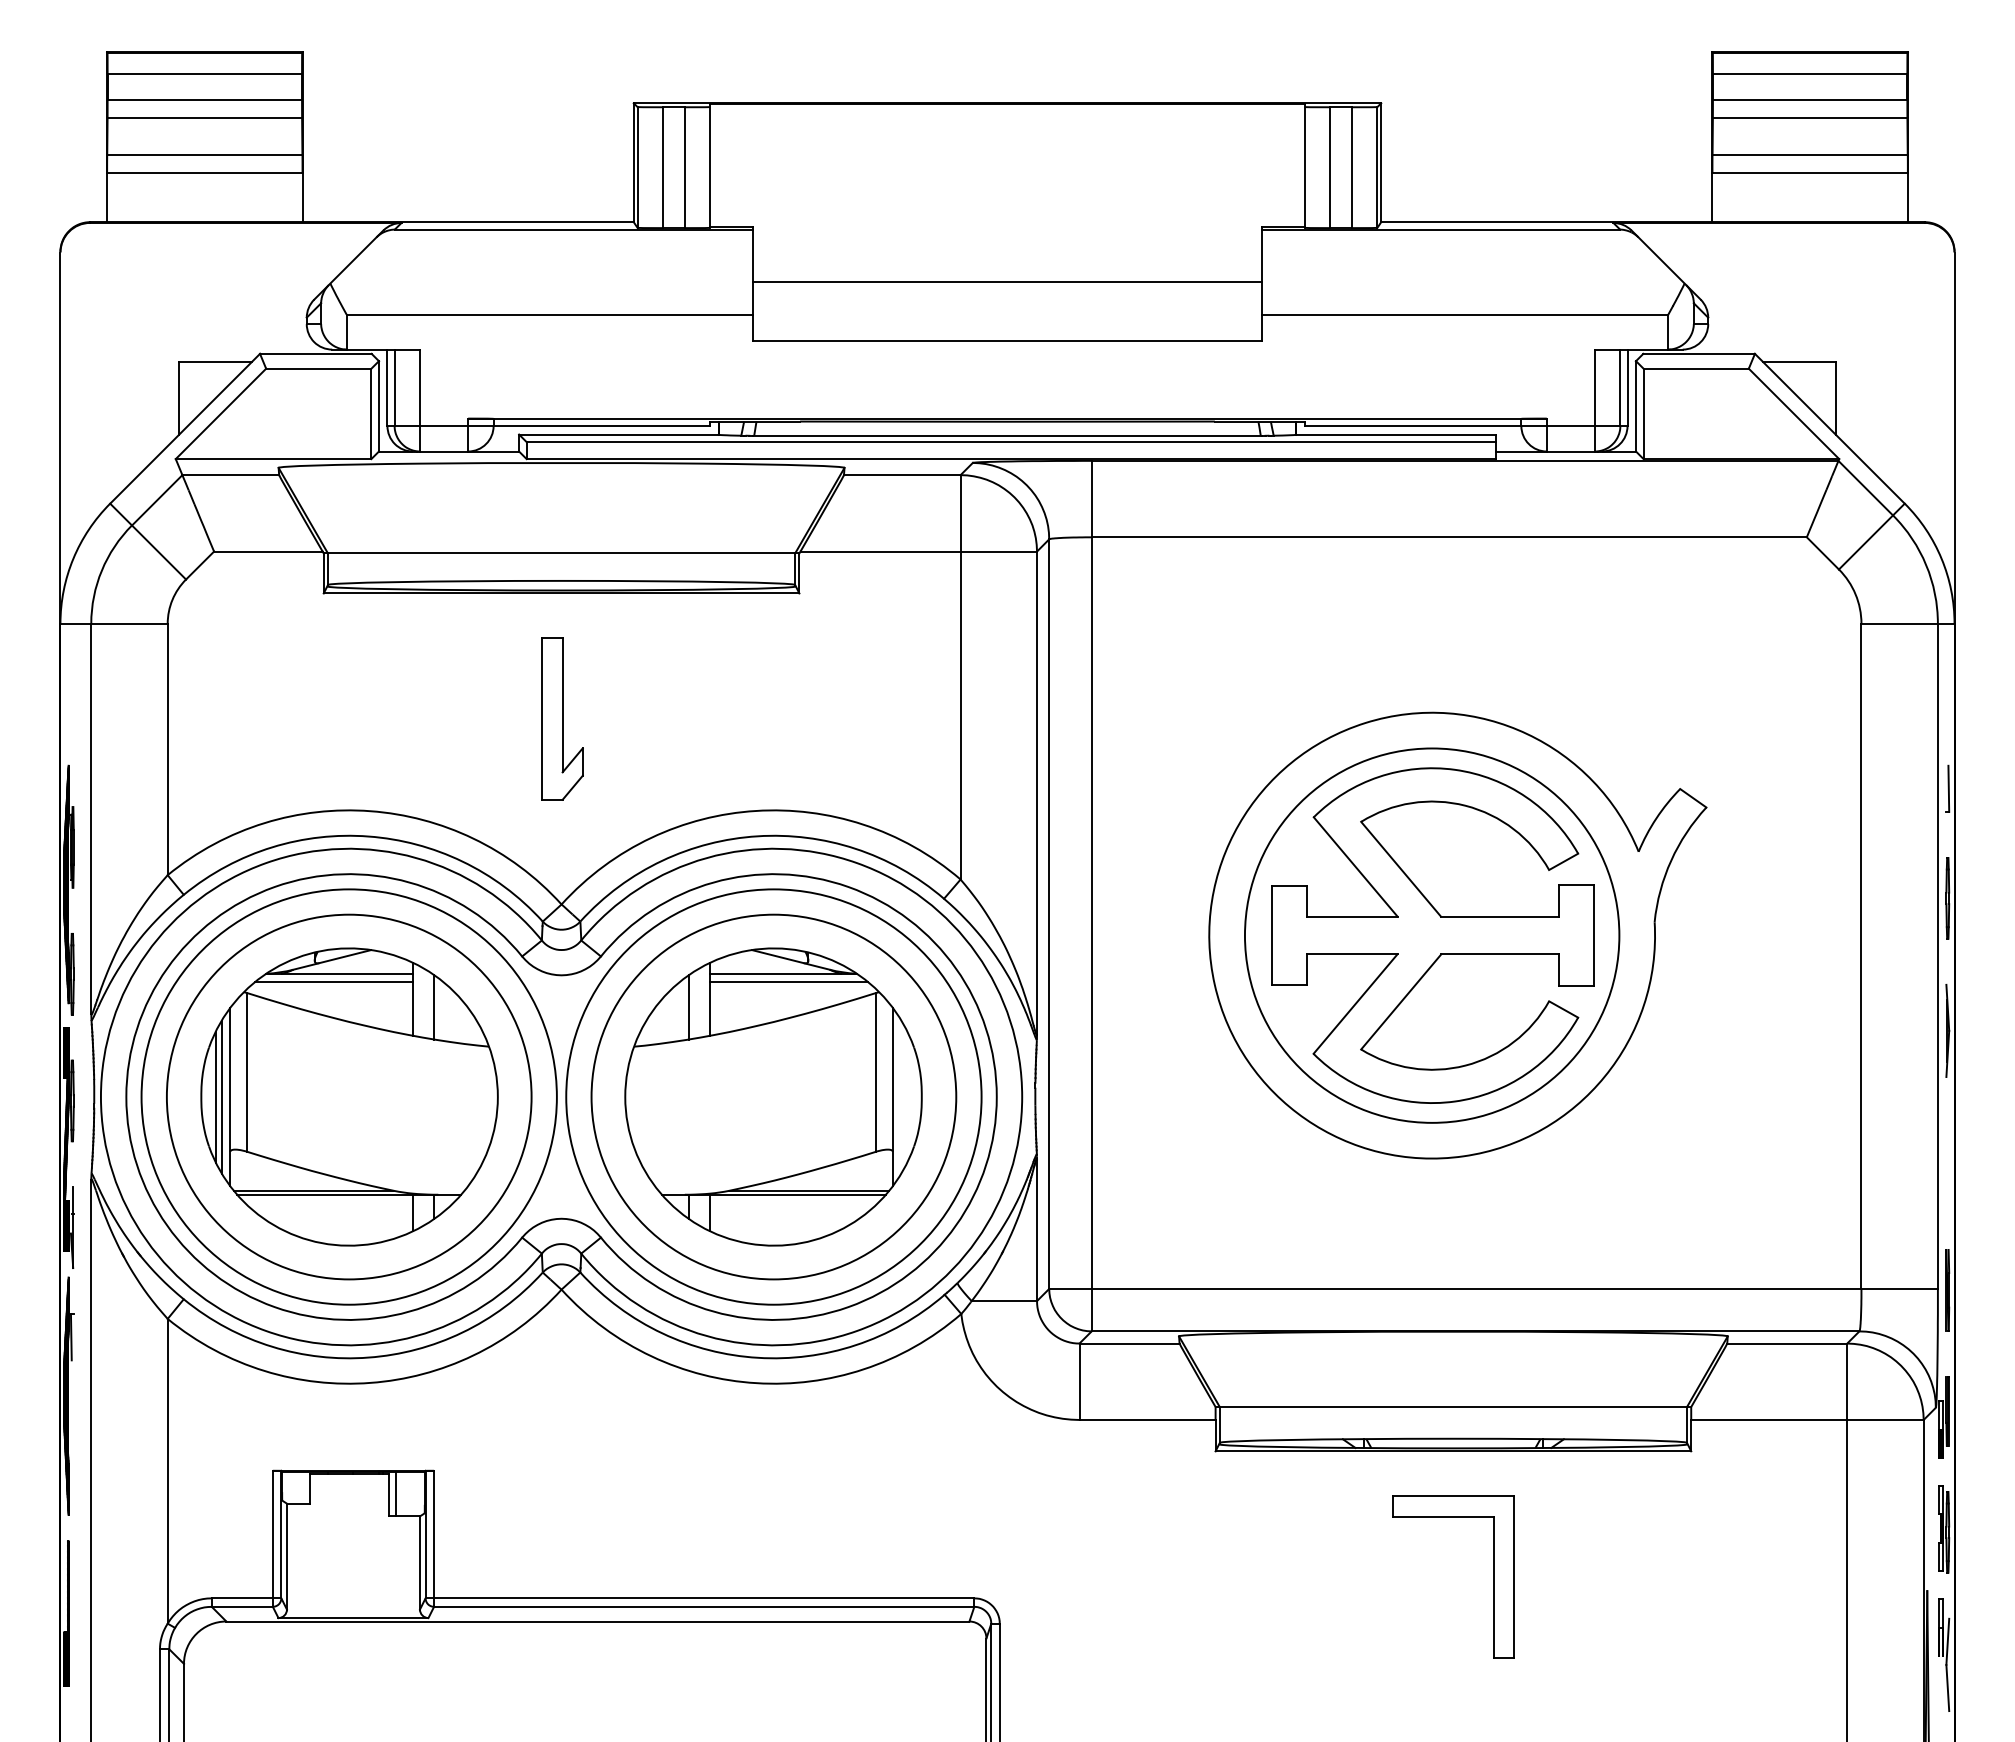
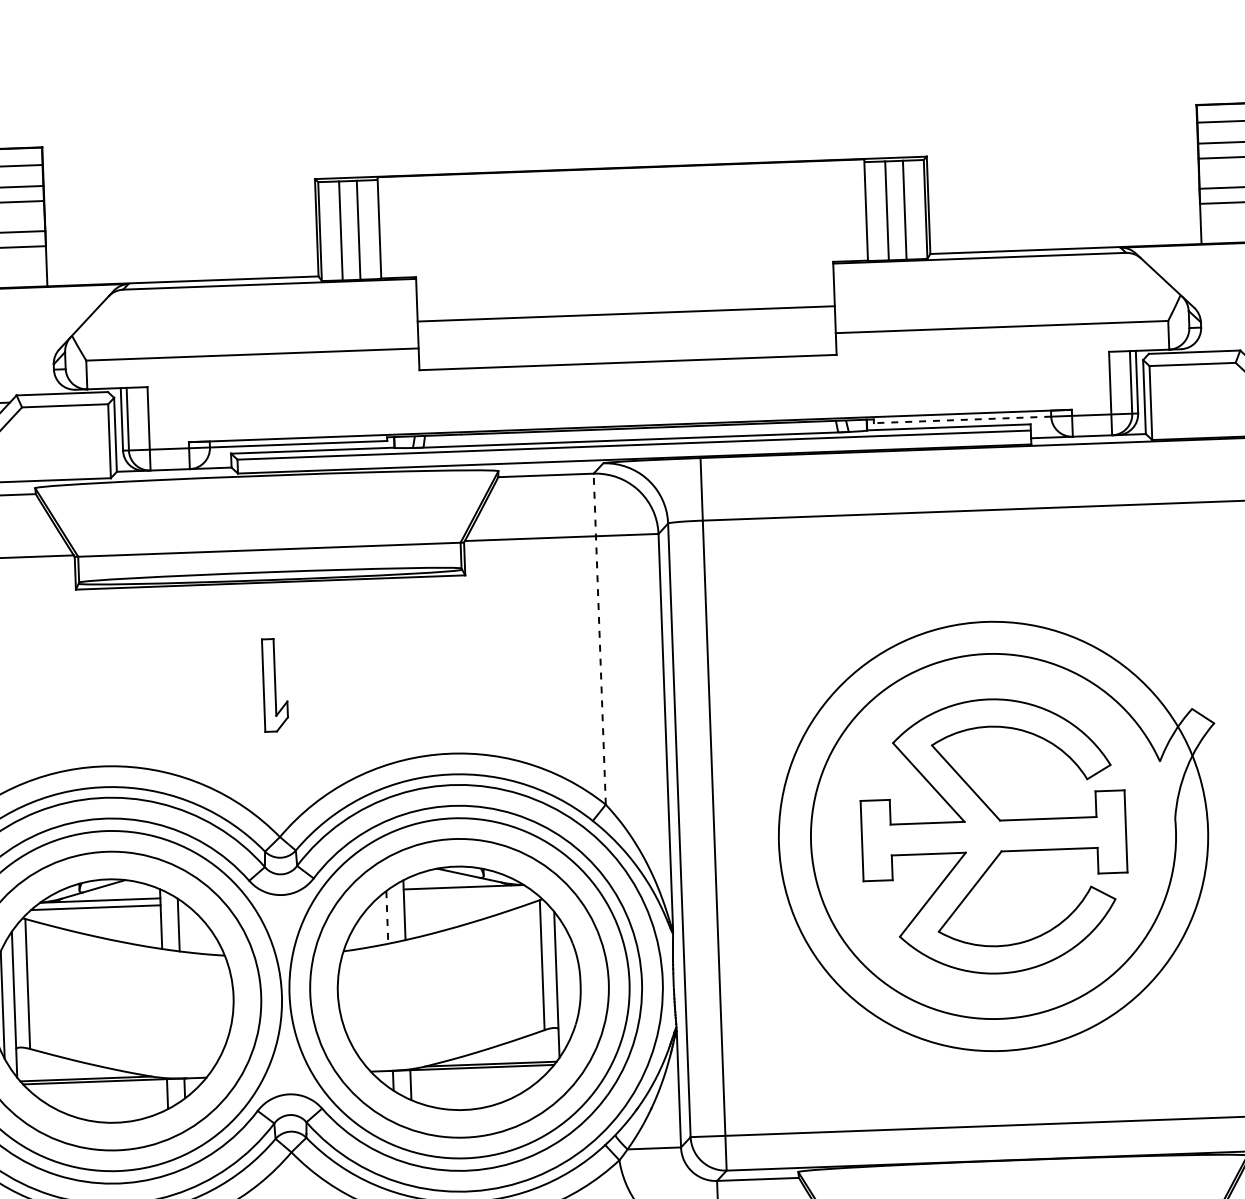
line: (1412, 426) -> (962, 420), solid -> dashed
line: (960, 676) -> (599, 638), solid -> dashed
part: (562, 718) -> (275, 684), size x0.7
circle: (1431, 935) -> (992, 836), size x1.4
line: (789, 982) -> (468, 894), removed
line: (688, 1007) -> (386, 917), solid -> dashed
line: (221, 1096) -> (7, 1004), removed

